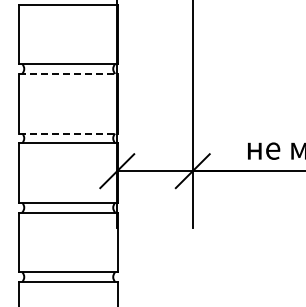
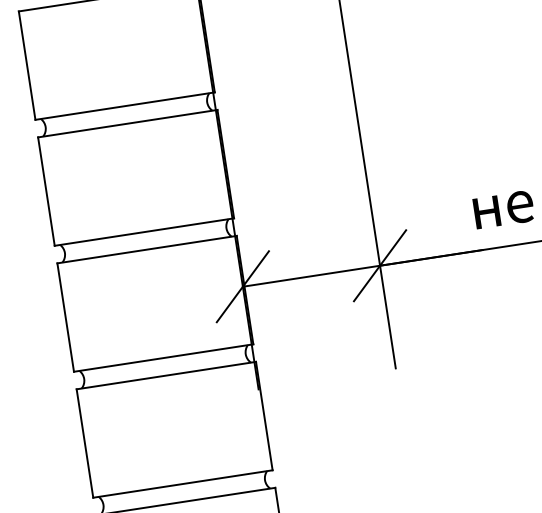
line: (69, 73) -> (129, 122), dashed -> solid
line: (69, 133) -> (145, 231), dashed -> solid

